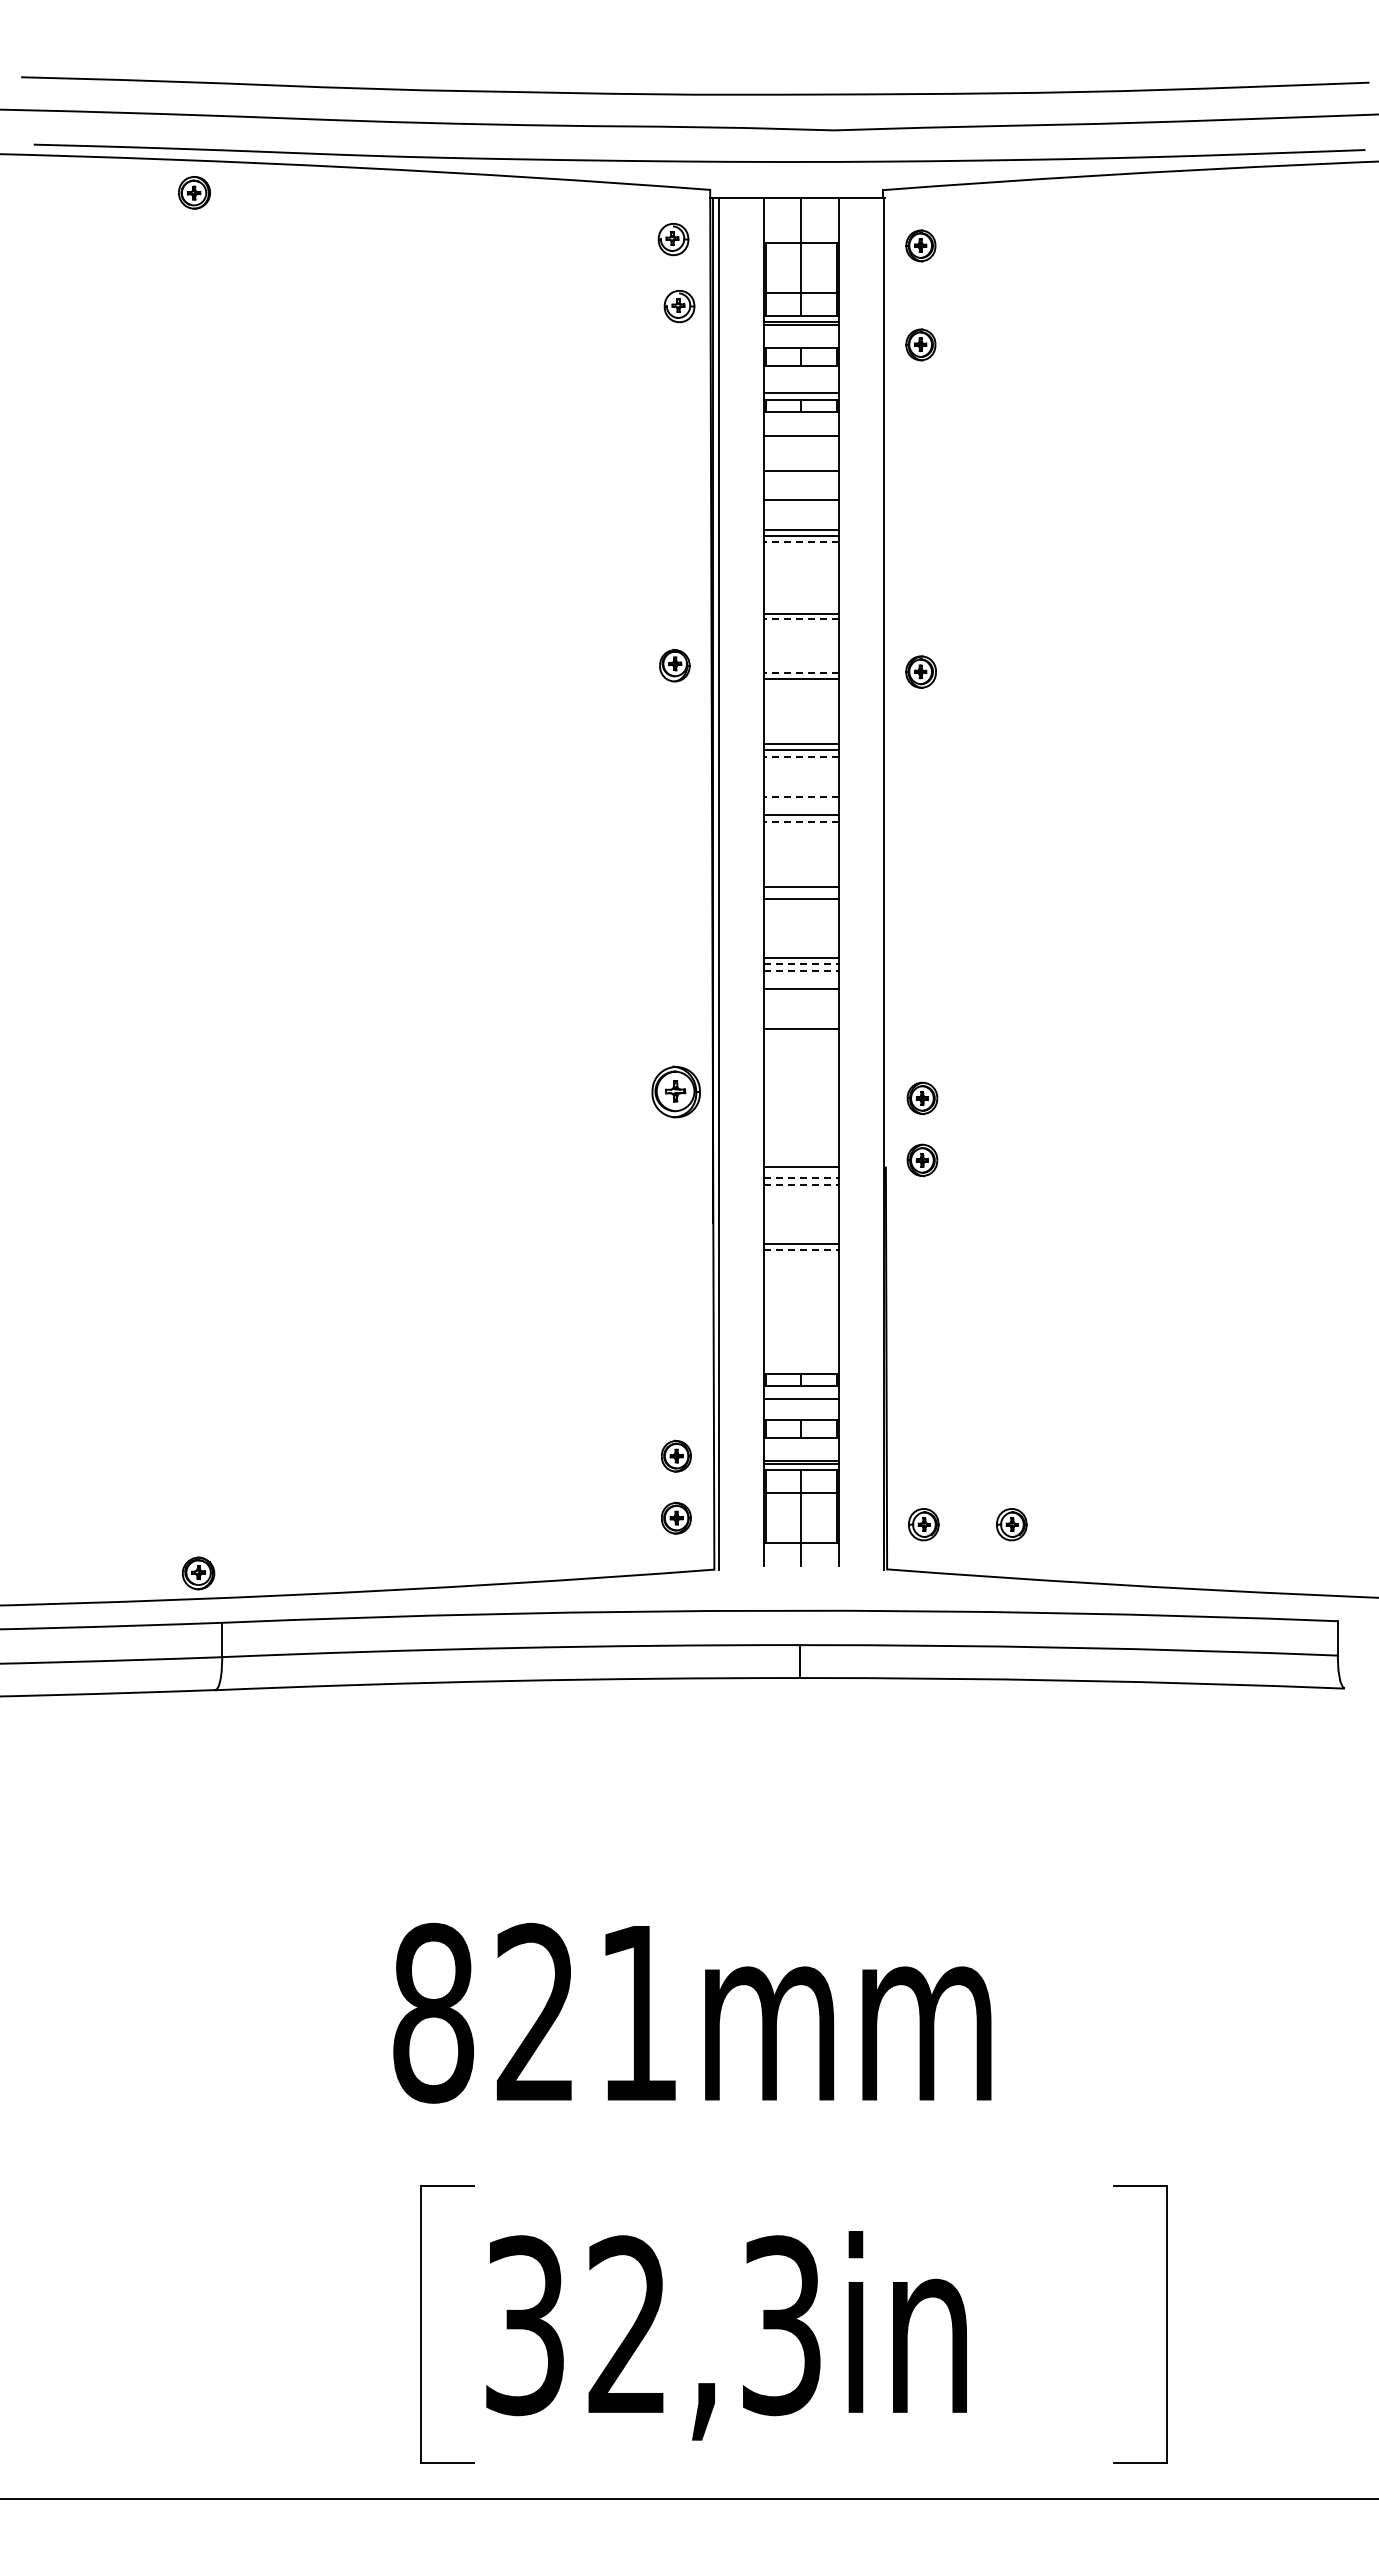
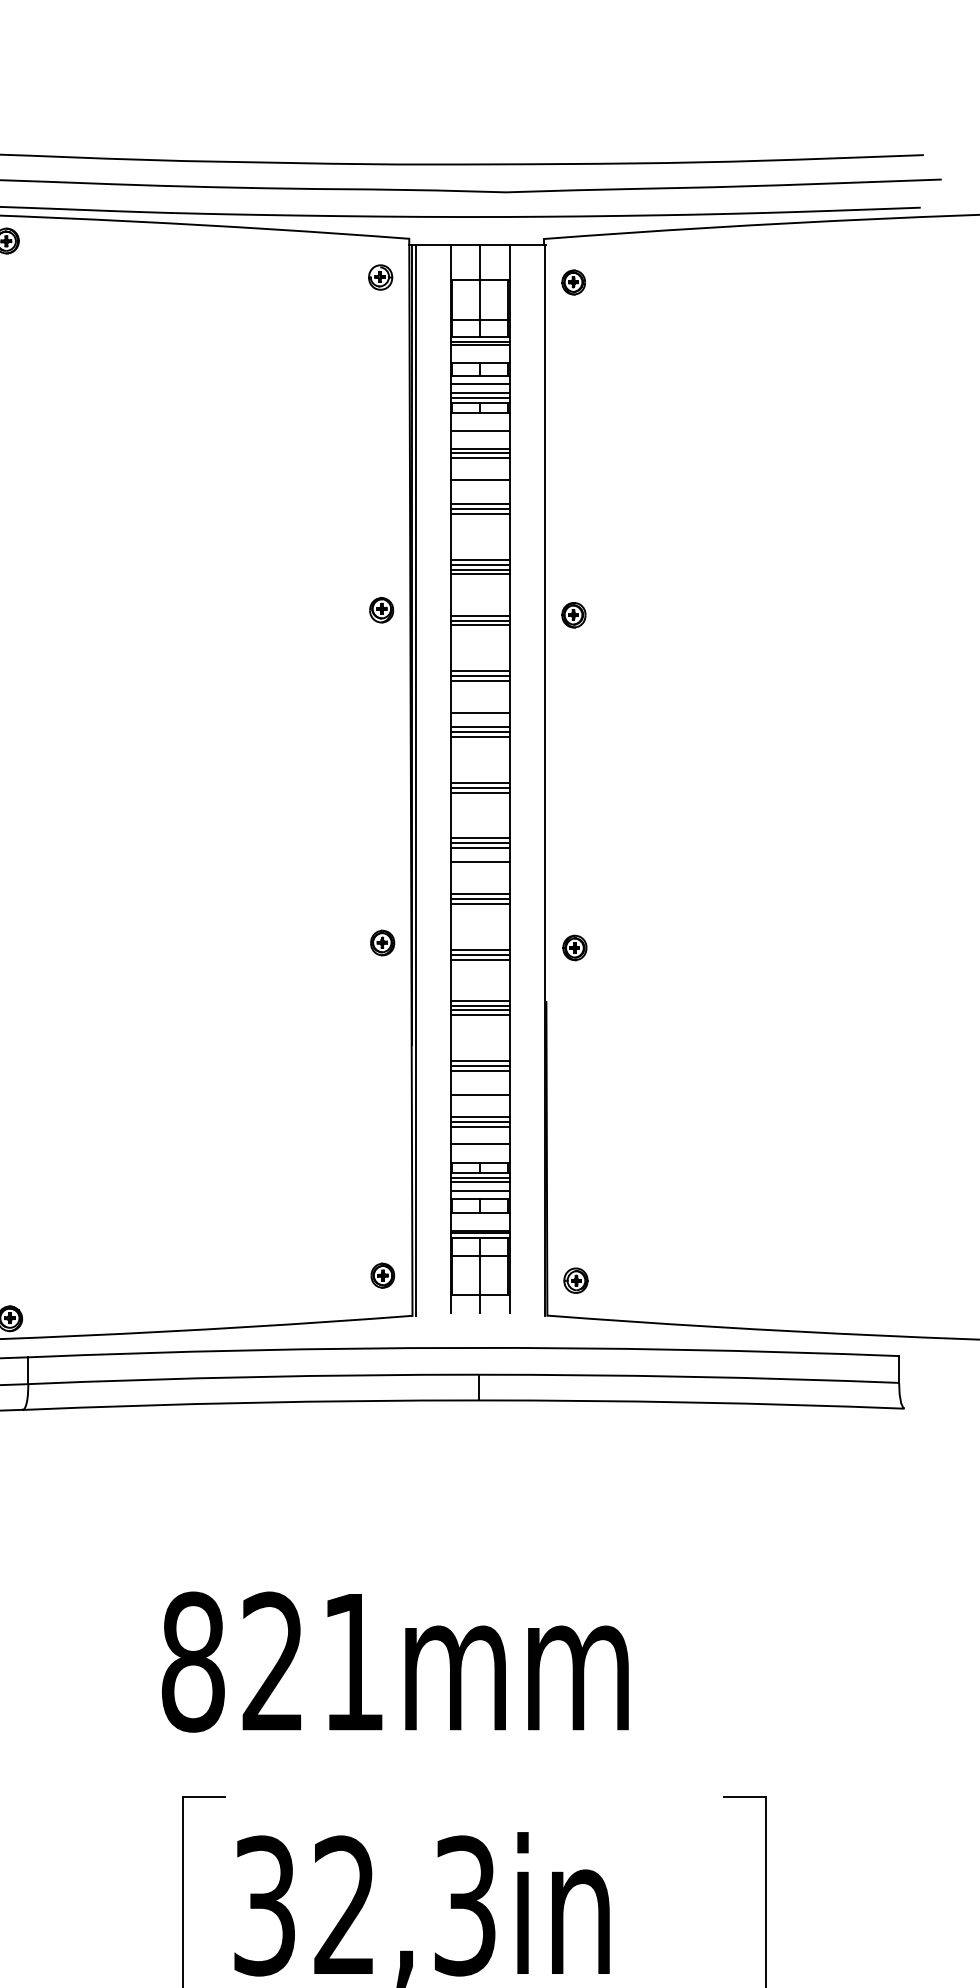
part: (679, 306) -> (385, 329), removed
part: (920, 344) -> (573, 359), removed
line: (800, 376) -> (479, 384), added
line: (800, 387) -> (479, 393), added
line: (800, 458) -> (479, 448), added
line: (800, 464) -> (479, 453), added
line: (800, 542) -> (479, 514), dashed -> solid
line: (800, 601) -> (479, 560), added
line: (800, 607) -> (479, 564), added
line: (800, 619) -> (479, 574), dashed -> solid
line: (800, 672) -> (479, 615), dashed -> solid
line: (800, 685) -> (479, 625), added
line: (800, 756) -> (479, 681), dashed -> solid
line: (800, 797) -> (479, 713), dashed -> solid
line: (800, 821) -> (479, 731), dashed -> solid
line: (800, 827) -> (479, 736), added
line: (800, 893) -> (479, 788), added
line: (801, 964) -> (480, 843), dashed -> solid
line: (801, 970) -> (480, 848), dashed -> solid
line: (800, 1035) -> (479, 898), added
line: (800, 1041) -> (479, 903), added
part: (675, 1091) -> (382, 942), size x0.62
line: (800, 1100) -> (479, 949), added
line: (800, 1107) -> (479, 955), added
line: (800, 1113) -> (479, 959), added
part: (922, 1160) -> (574, 996), removed
line: (800, 1172) -> (479, 1005), added
line: (801, 1178) -> (480, 1010), dashed -> solid
line: (801, 1184) -> (480, 1015), dashed -> solid
line: (801, 1249) -> (480, 1065), dashed -> solid
line: (800, 1256) -> (479, 1071), added
line: (800, 1286) -> (479, 1094), added
line: (800, 1315) -> (479, 1117), added
line: (800, 1321) -> (479, 1122), added
line: (800, 1327) -> (479, 1126), added
line: (800, 1350) -> (479, 1144), added
line: (800, 1392) -> (479, 1177), added
line: (800, 1409) -> (479, 1190), added
part: (676, 1455) -> (382, 1226), removed
part: (1011, 1524) -> (644, 1280), removed

